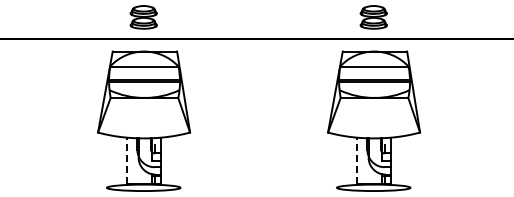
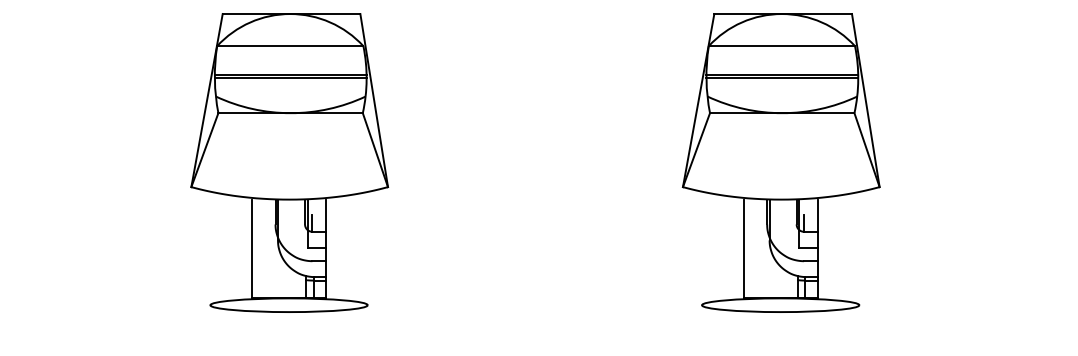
line: (126, 161) -> (252, 248), dashed -> solid
line: (356, 161) -> (743, 248), dashed -> solid

